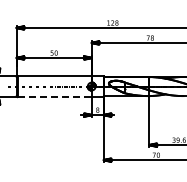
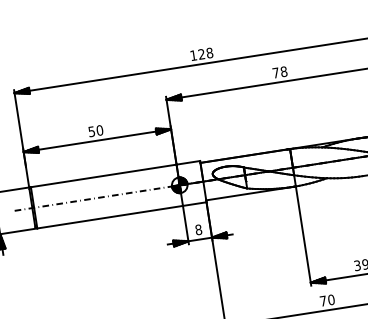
line: (55, 97) -> (111, 217), dashed -> solid

